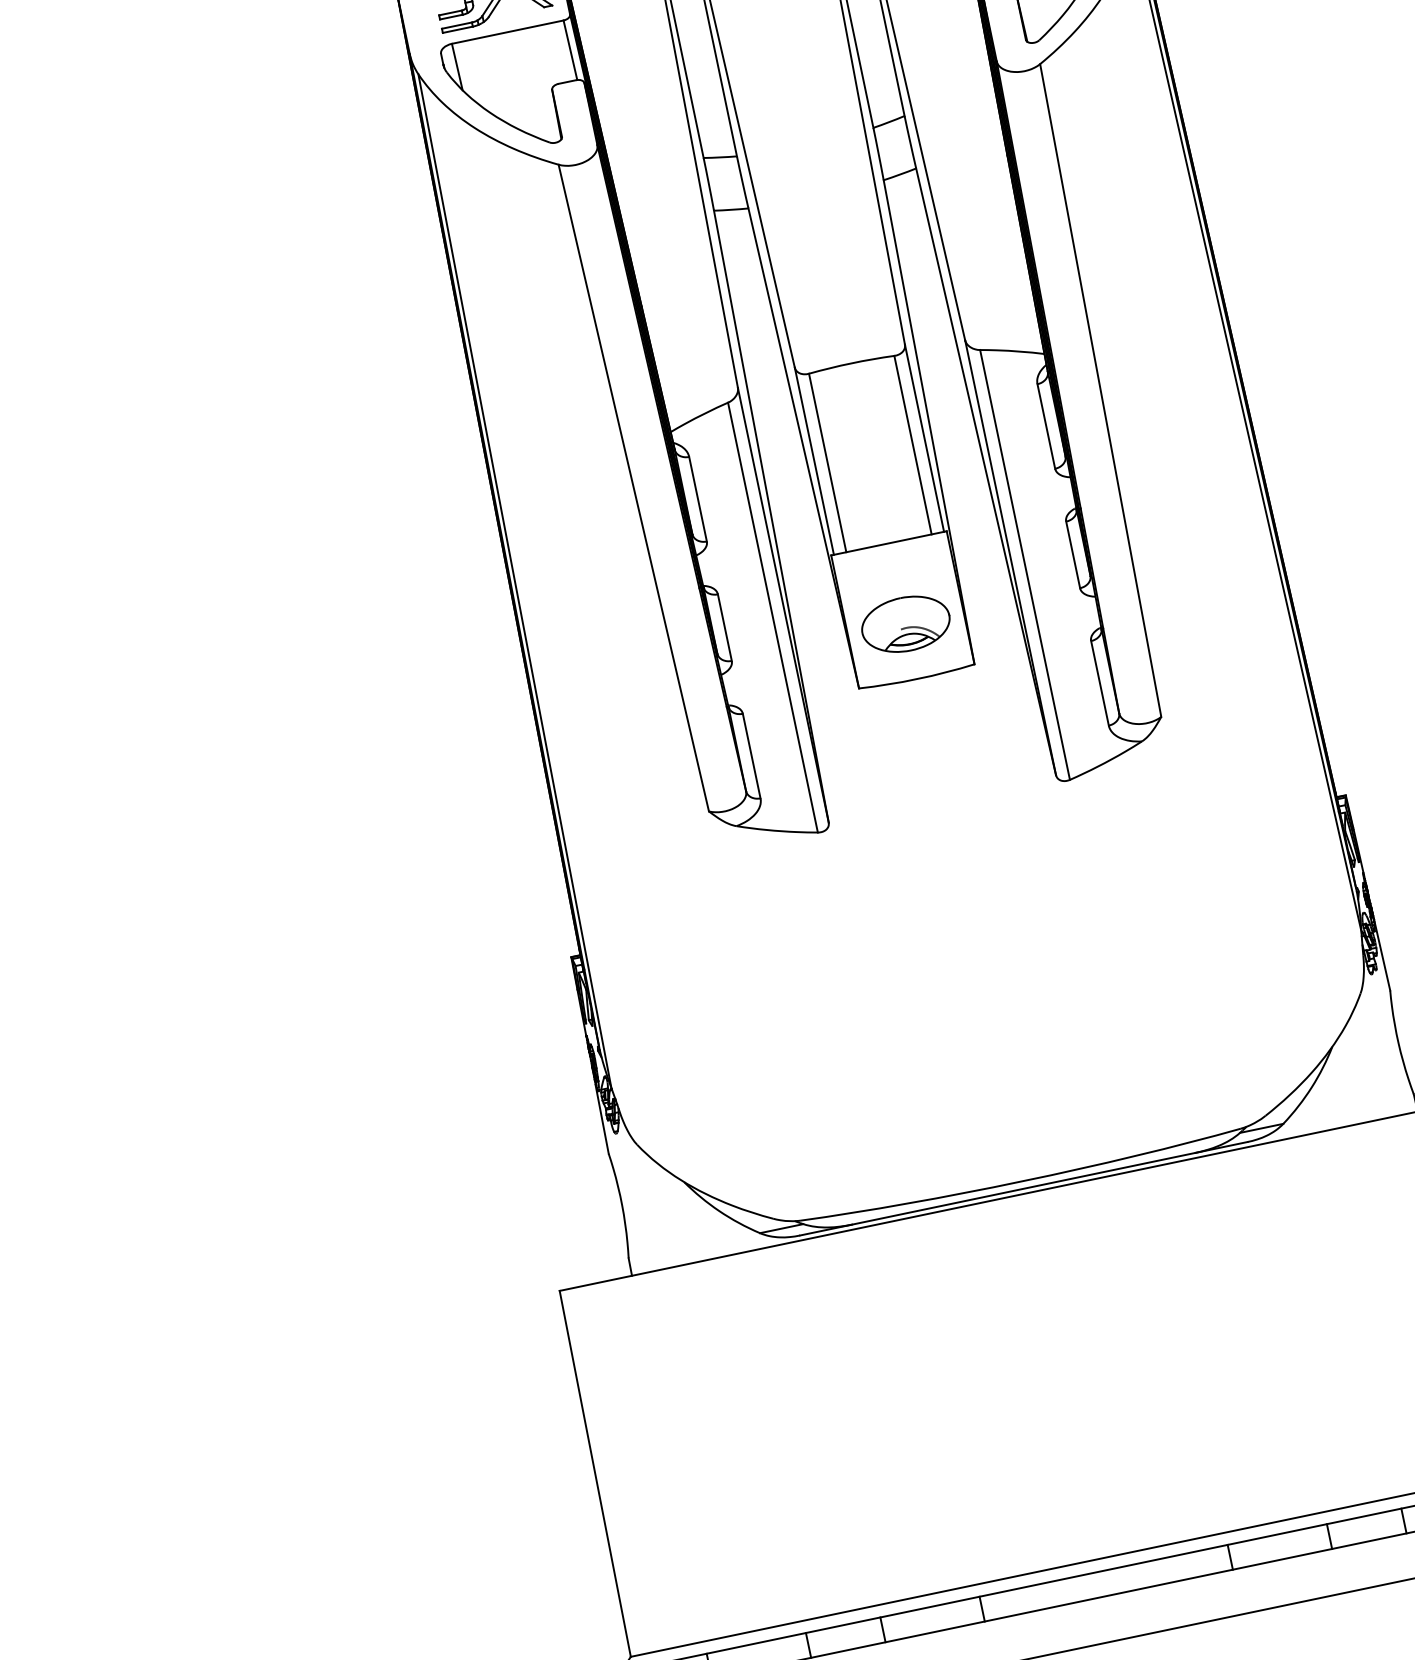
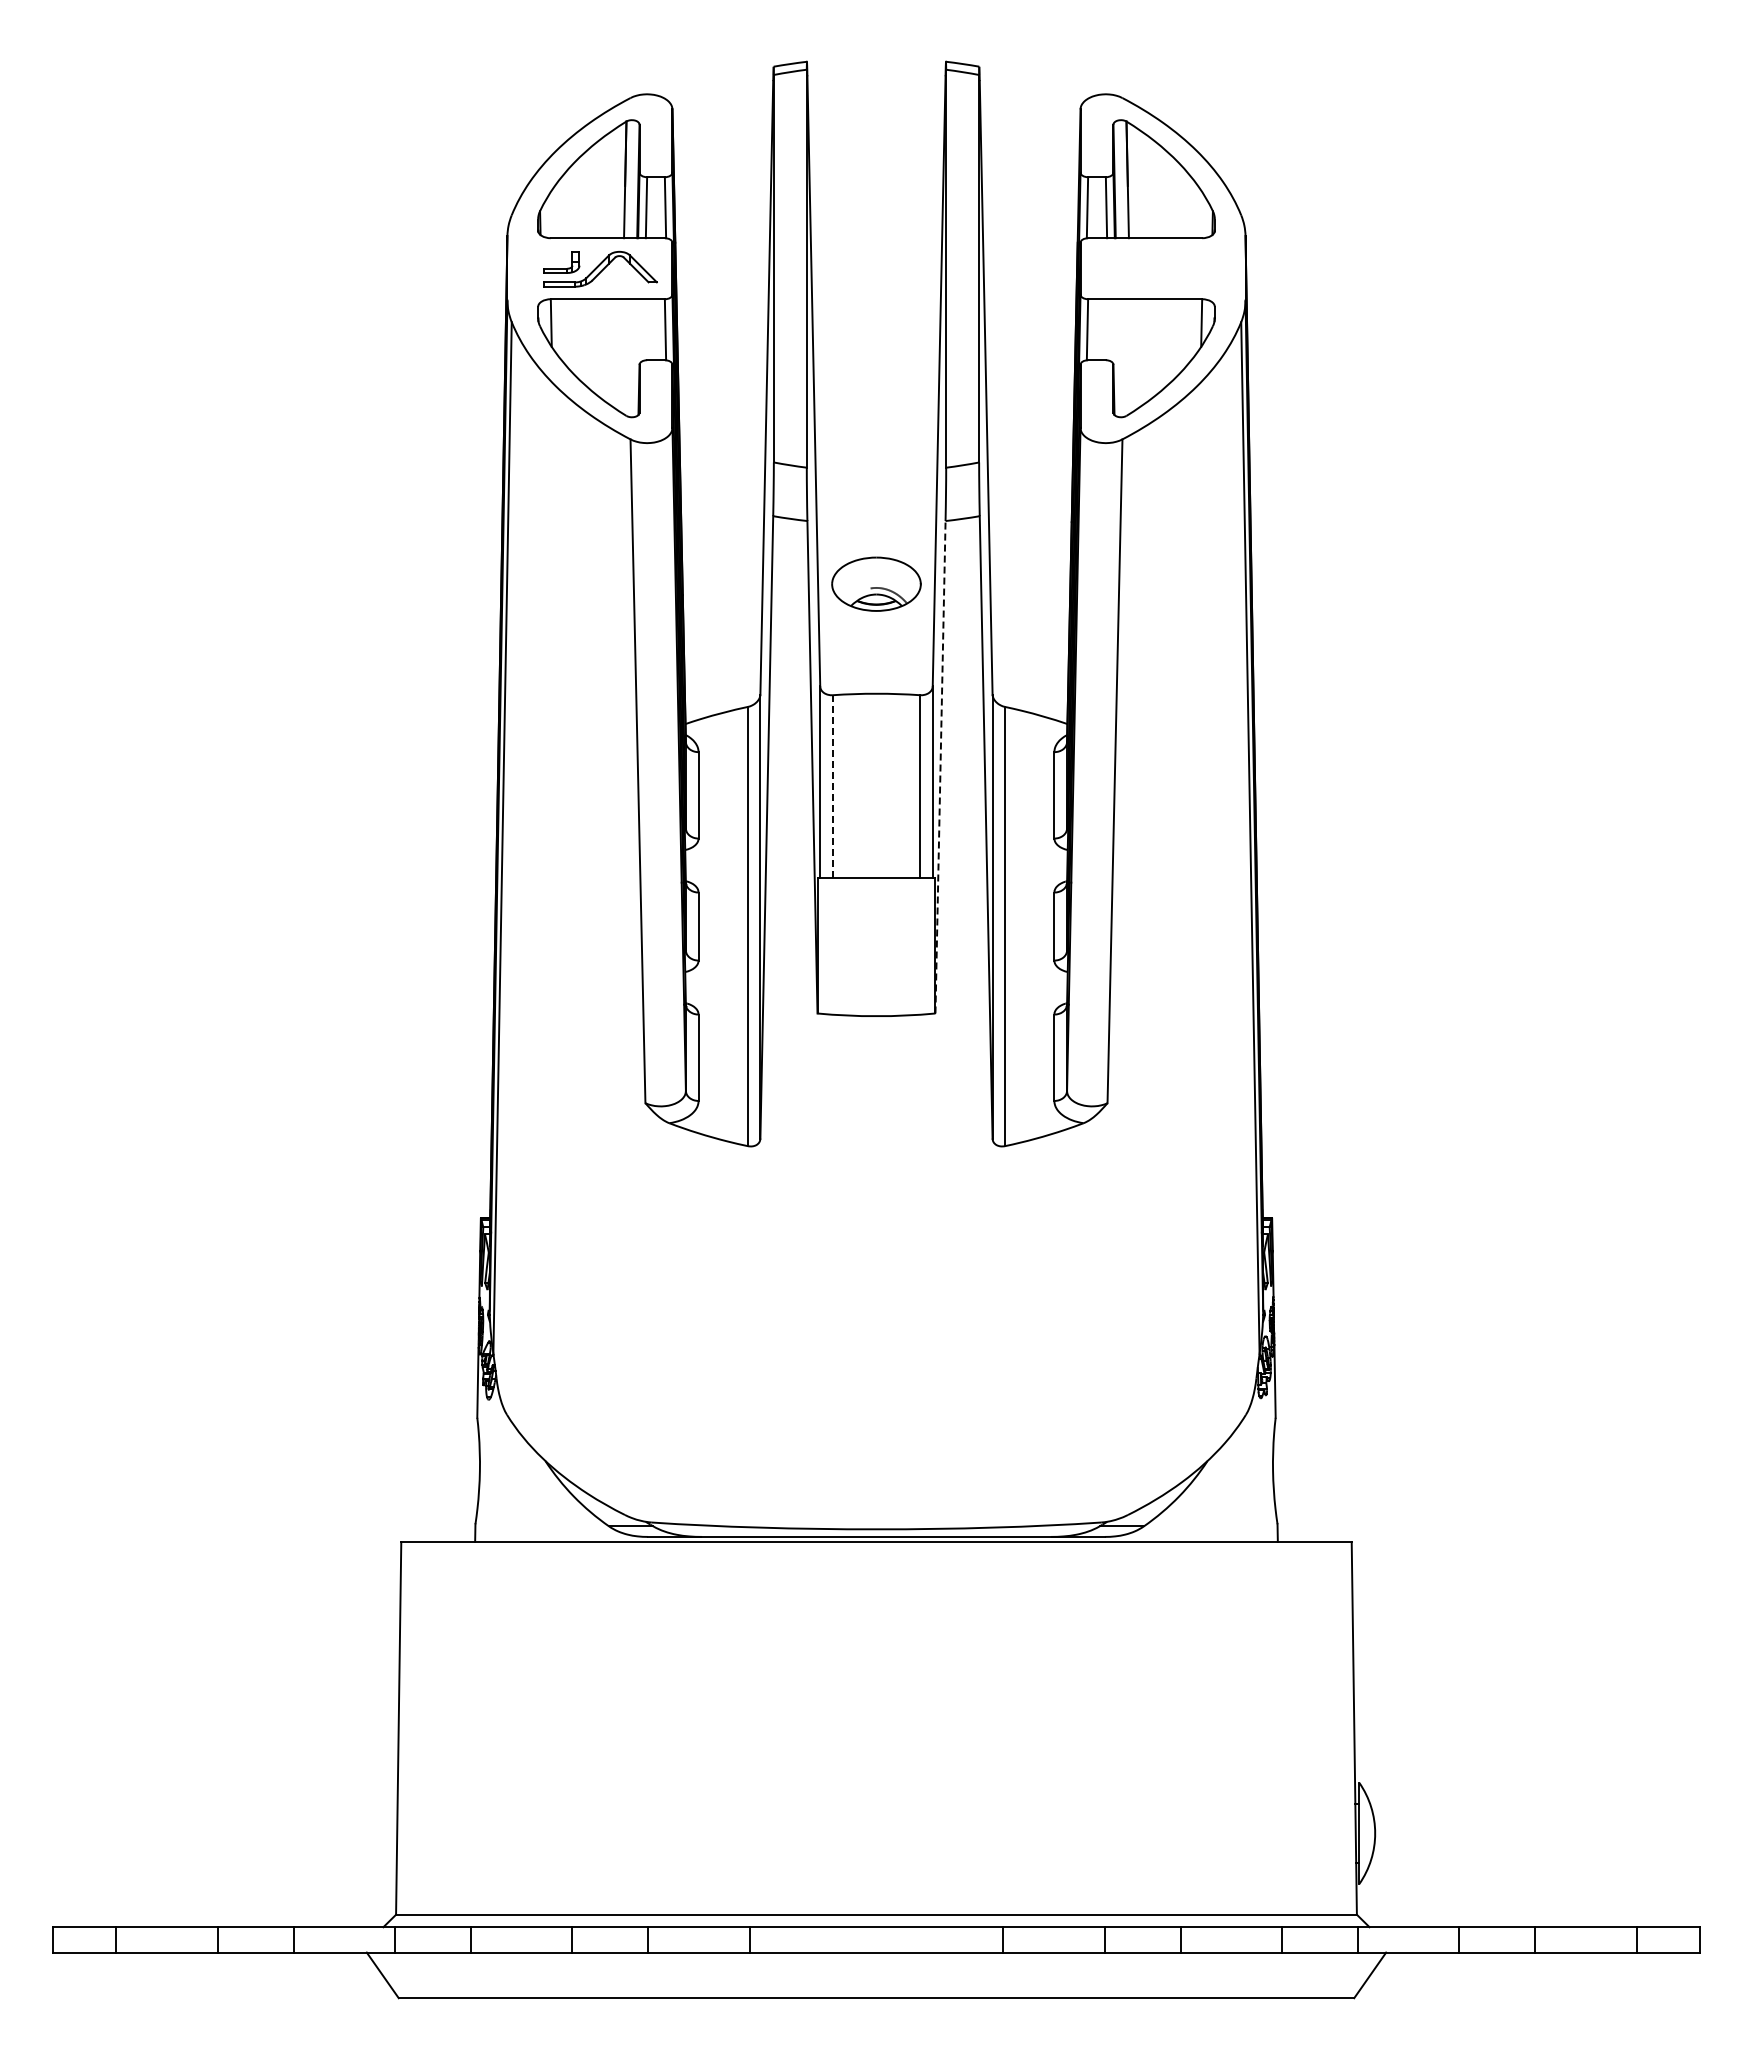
line: (928, 421) -> (940, 766), solid -> dashed
line: (827, 462) -> (832, 785), solid -> dashed
part: (905, 623) -> (876, 583), moved

